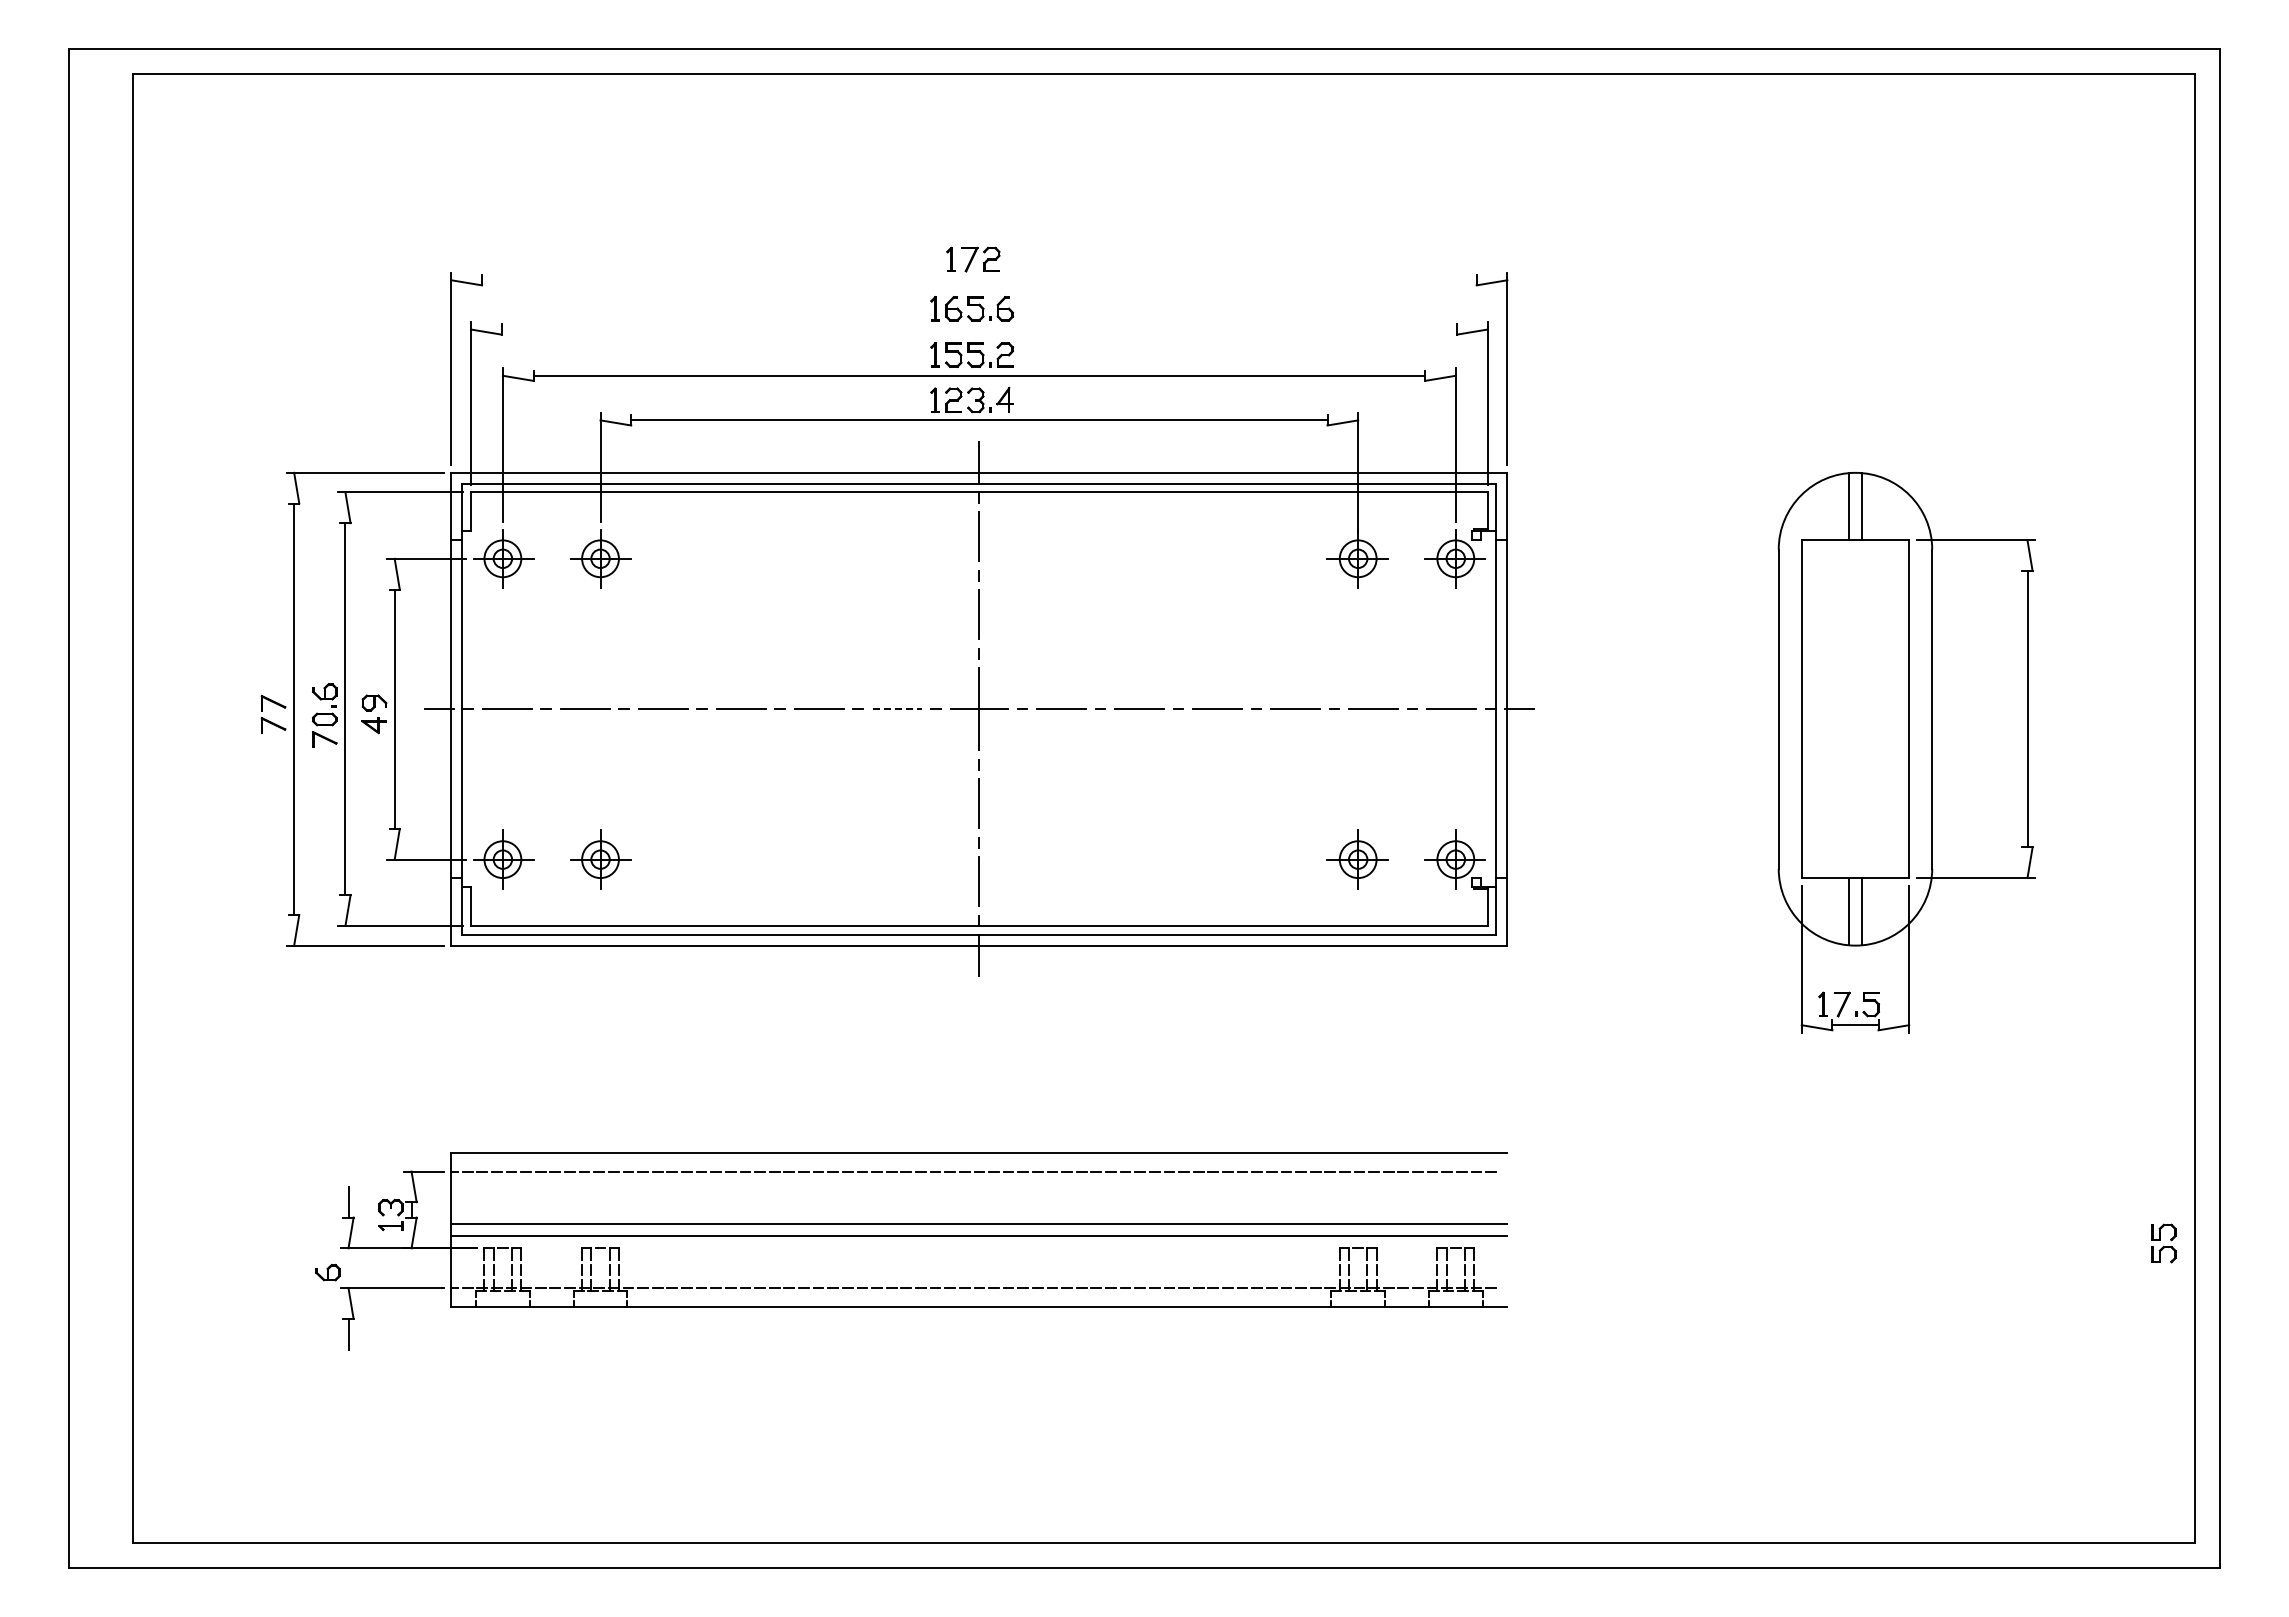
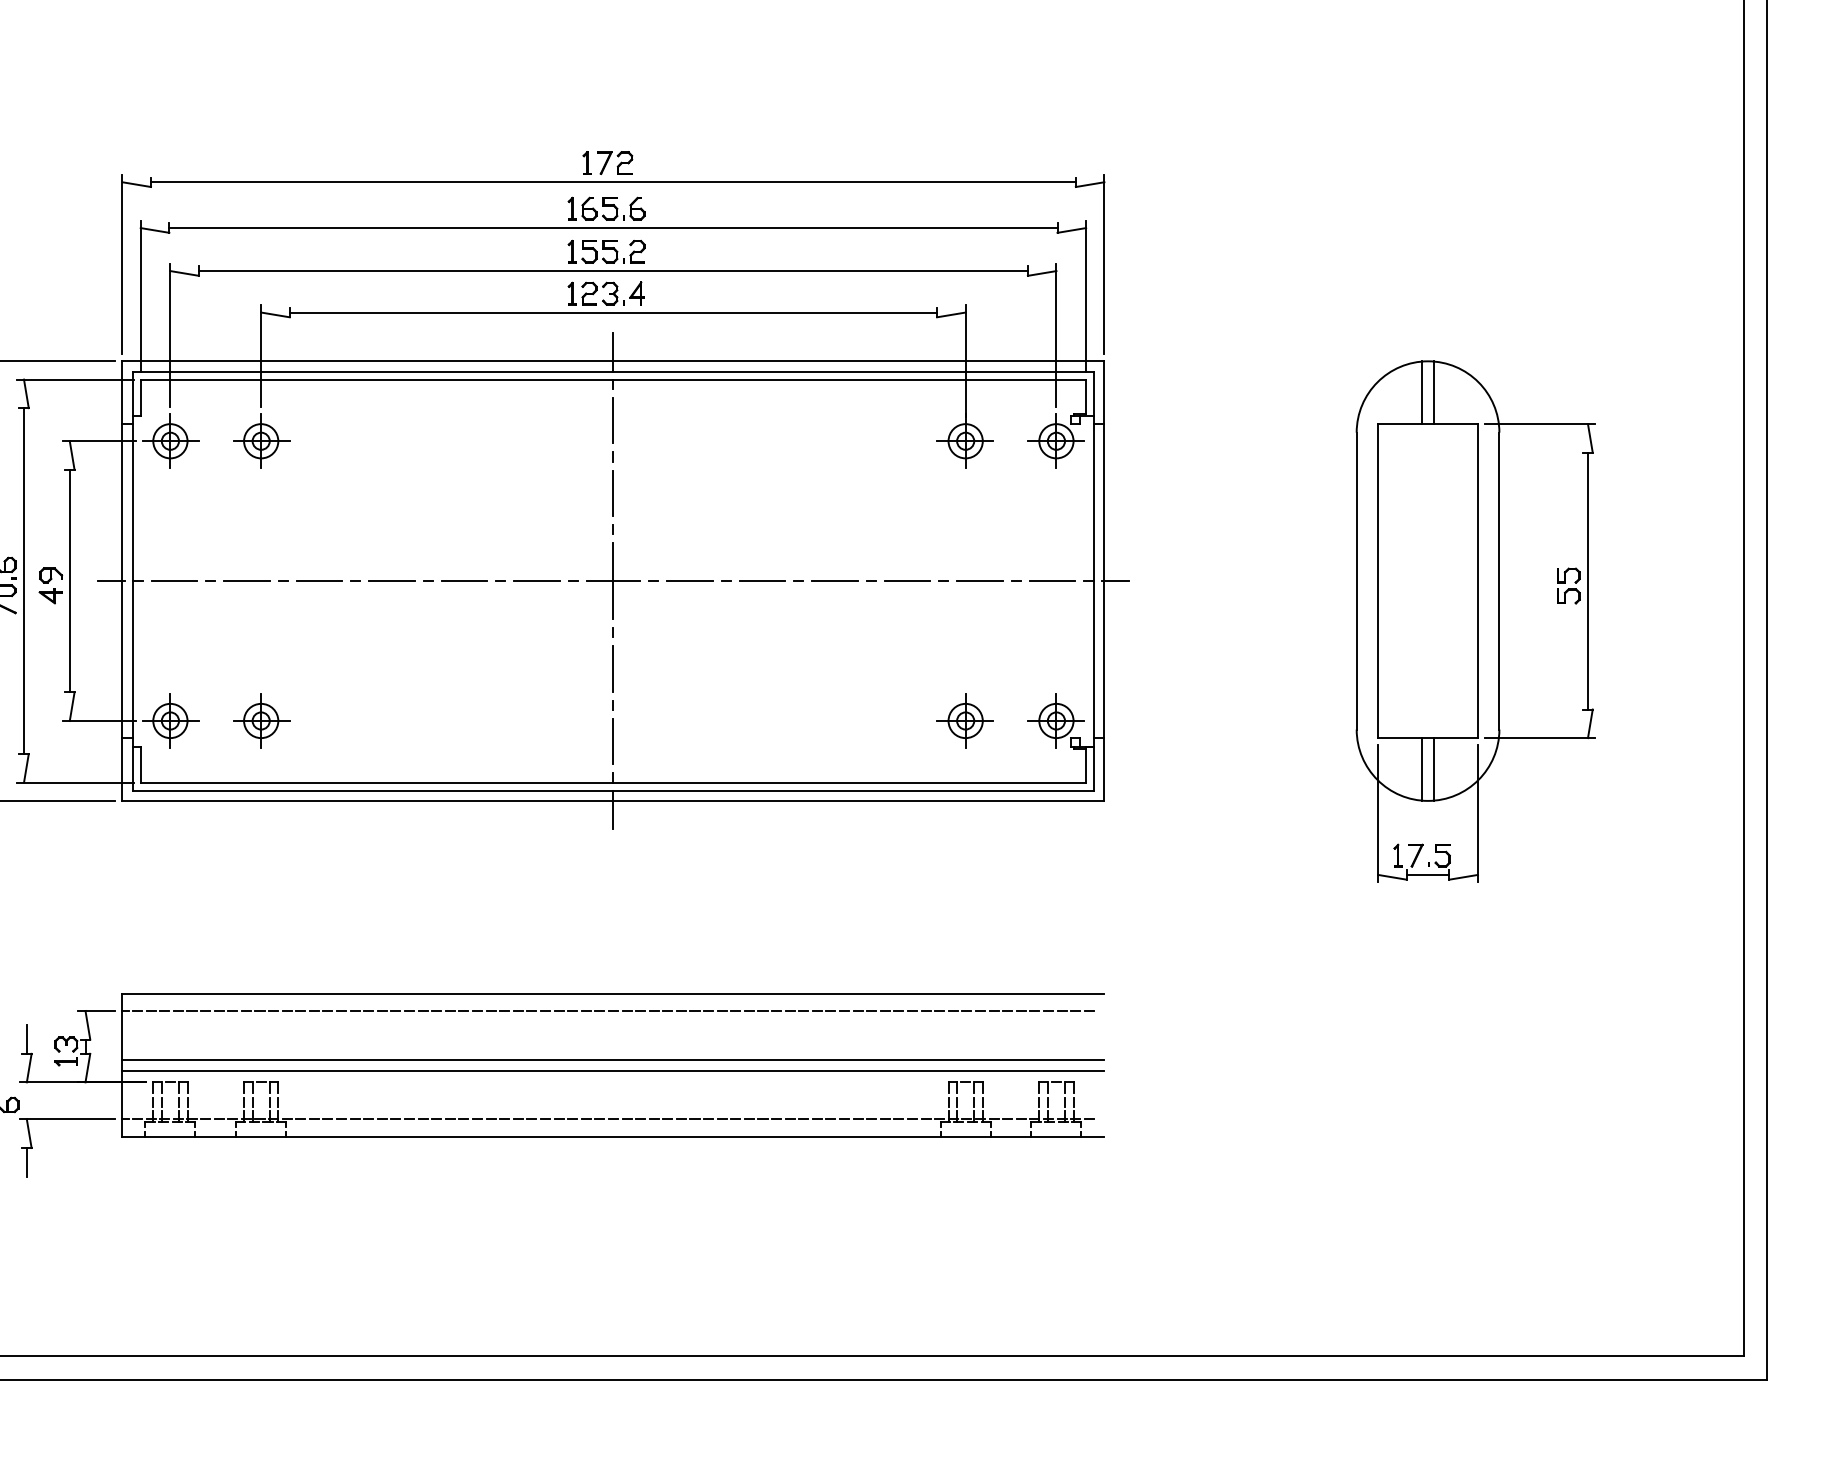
line: (979, 280) -> (613, 182), added
line: (979, 329) -> (613, 228), added
line: (897, 709) -> (537, 581), dashed -> solid
part: (2163, 1243) -> (1568, 586), moved

